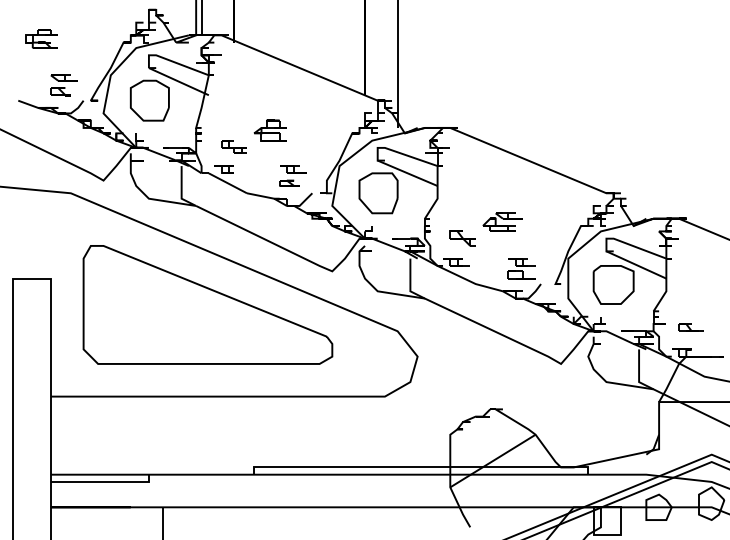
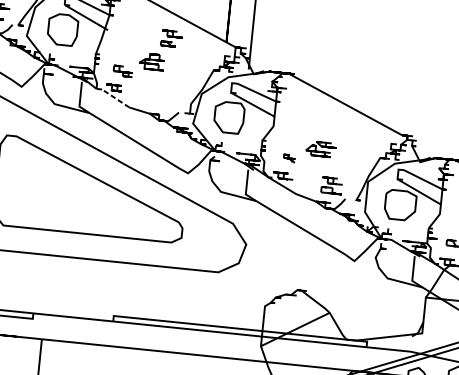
part: (292, 175) -> (171, 38), moved
line: (227, 183) -> (115, 98), solid -> dashed
part: (462, 238) -> (289, 158), size x0.6

